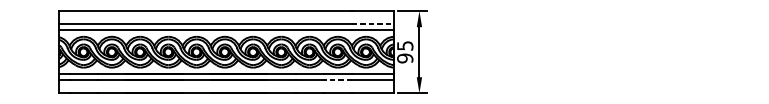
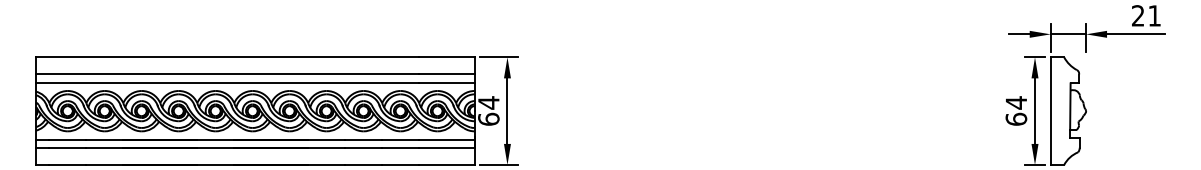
line: (372, 24) -> (446, 74), dashed -> solid
text: (404, 51) -> (488, 110), 95 -> 64
line: (337, 80) -> (400, 148), dashed -> solid

